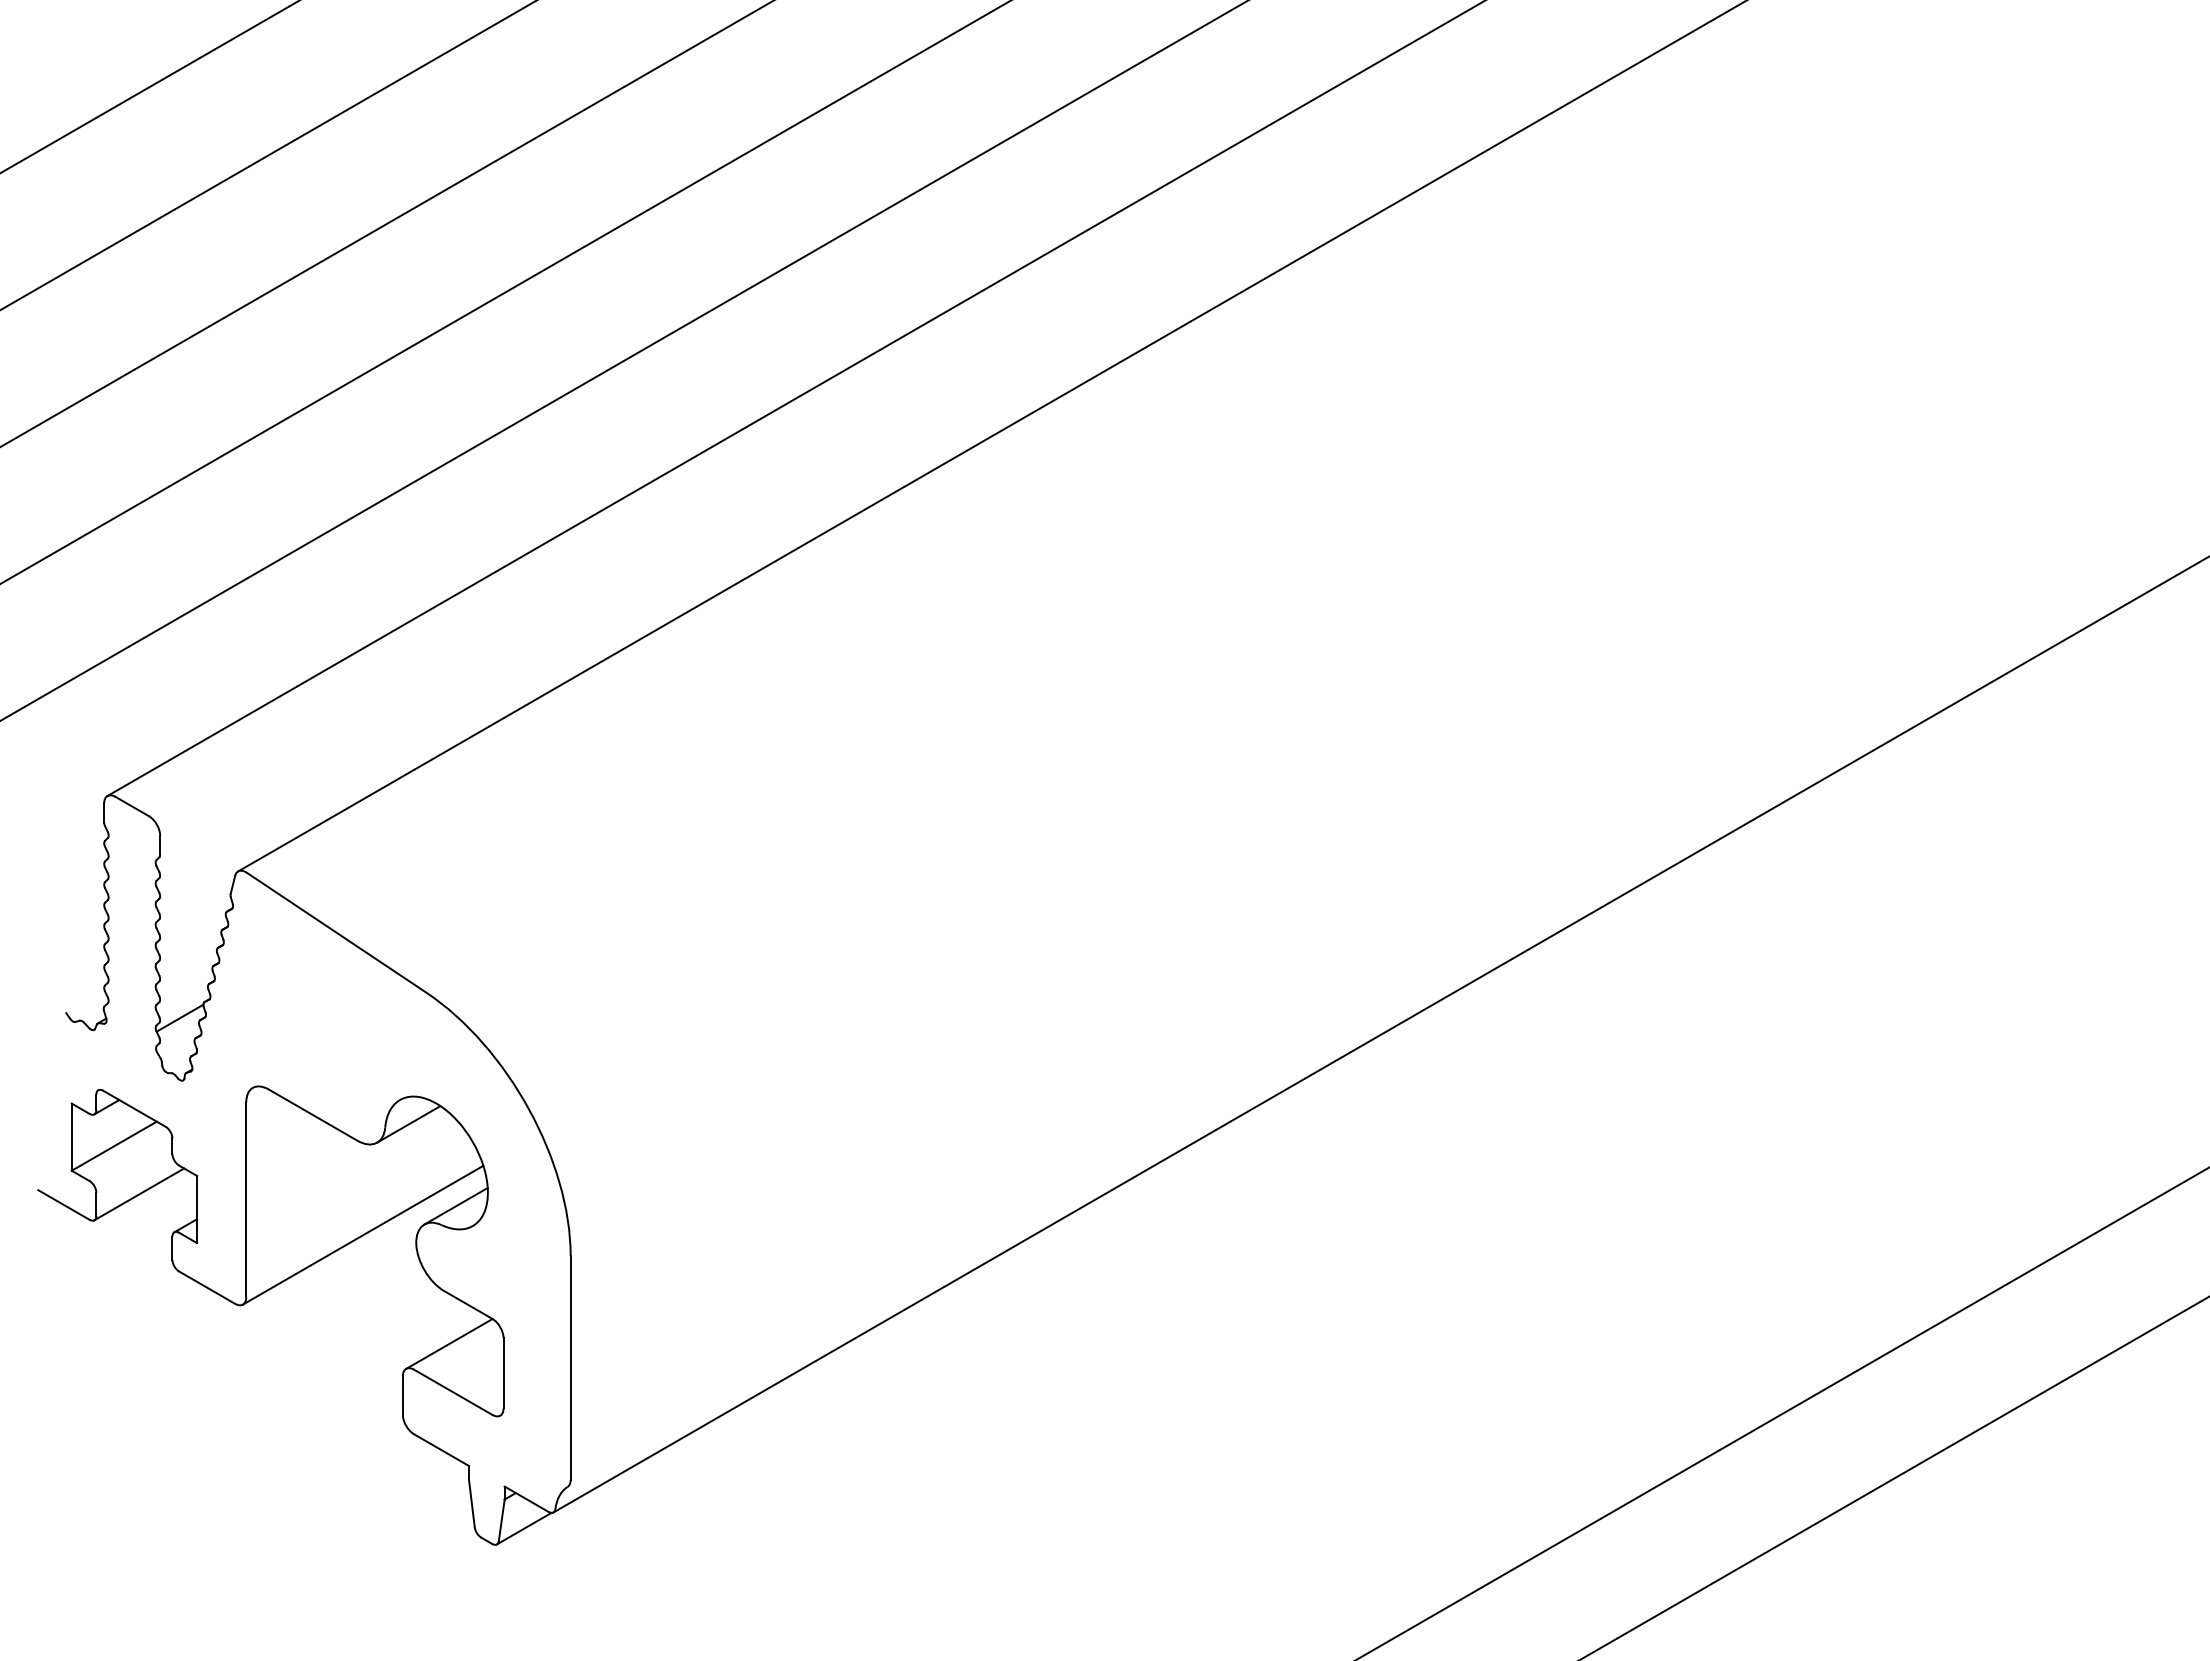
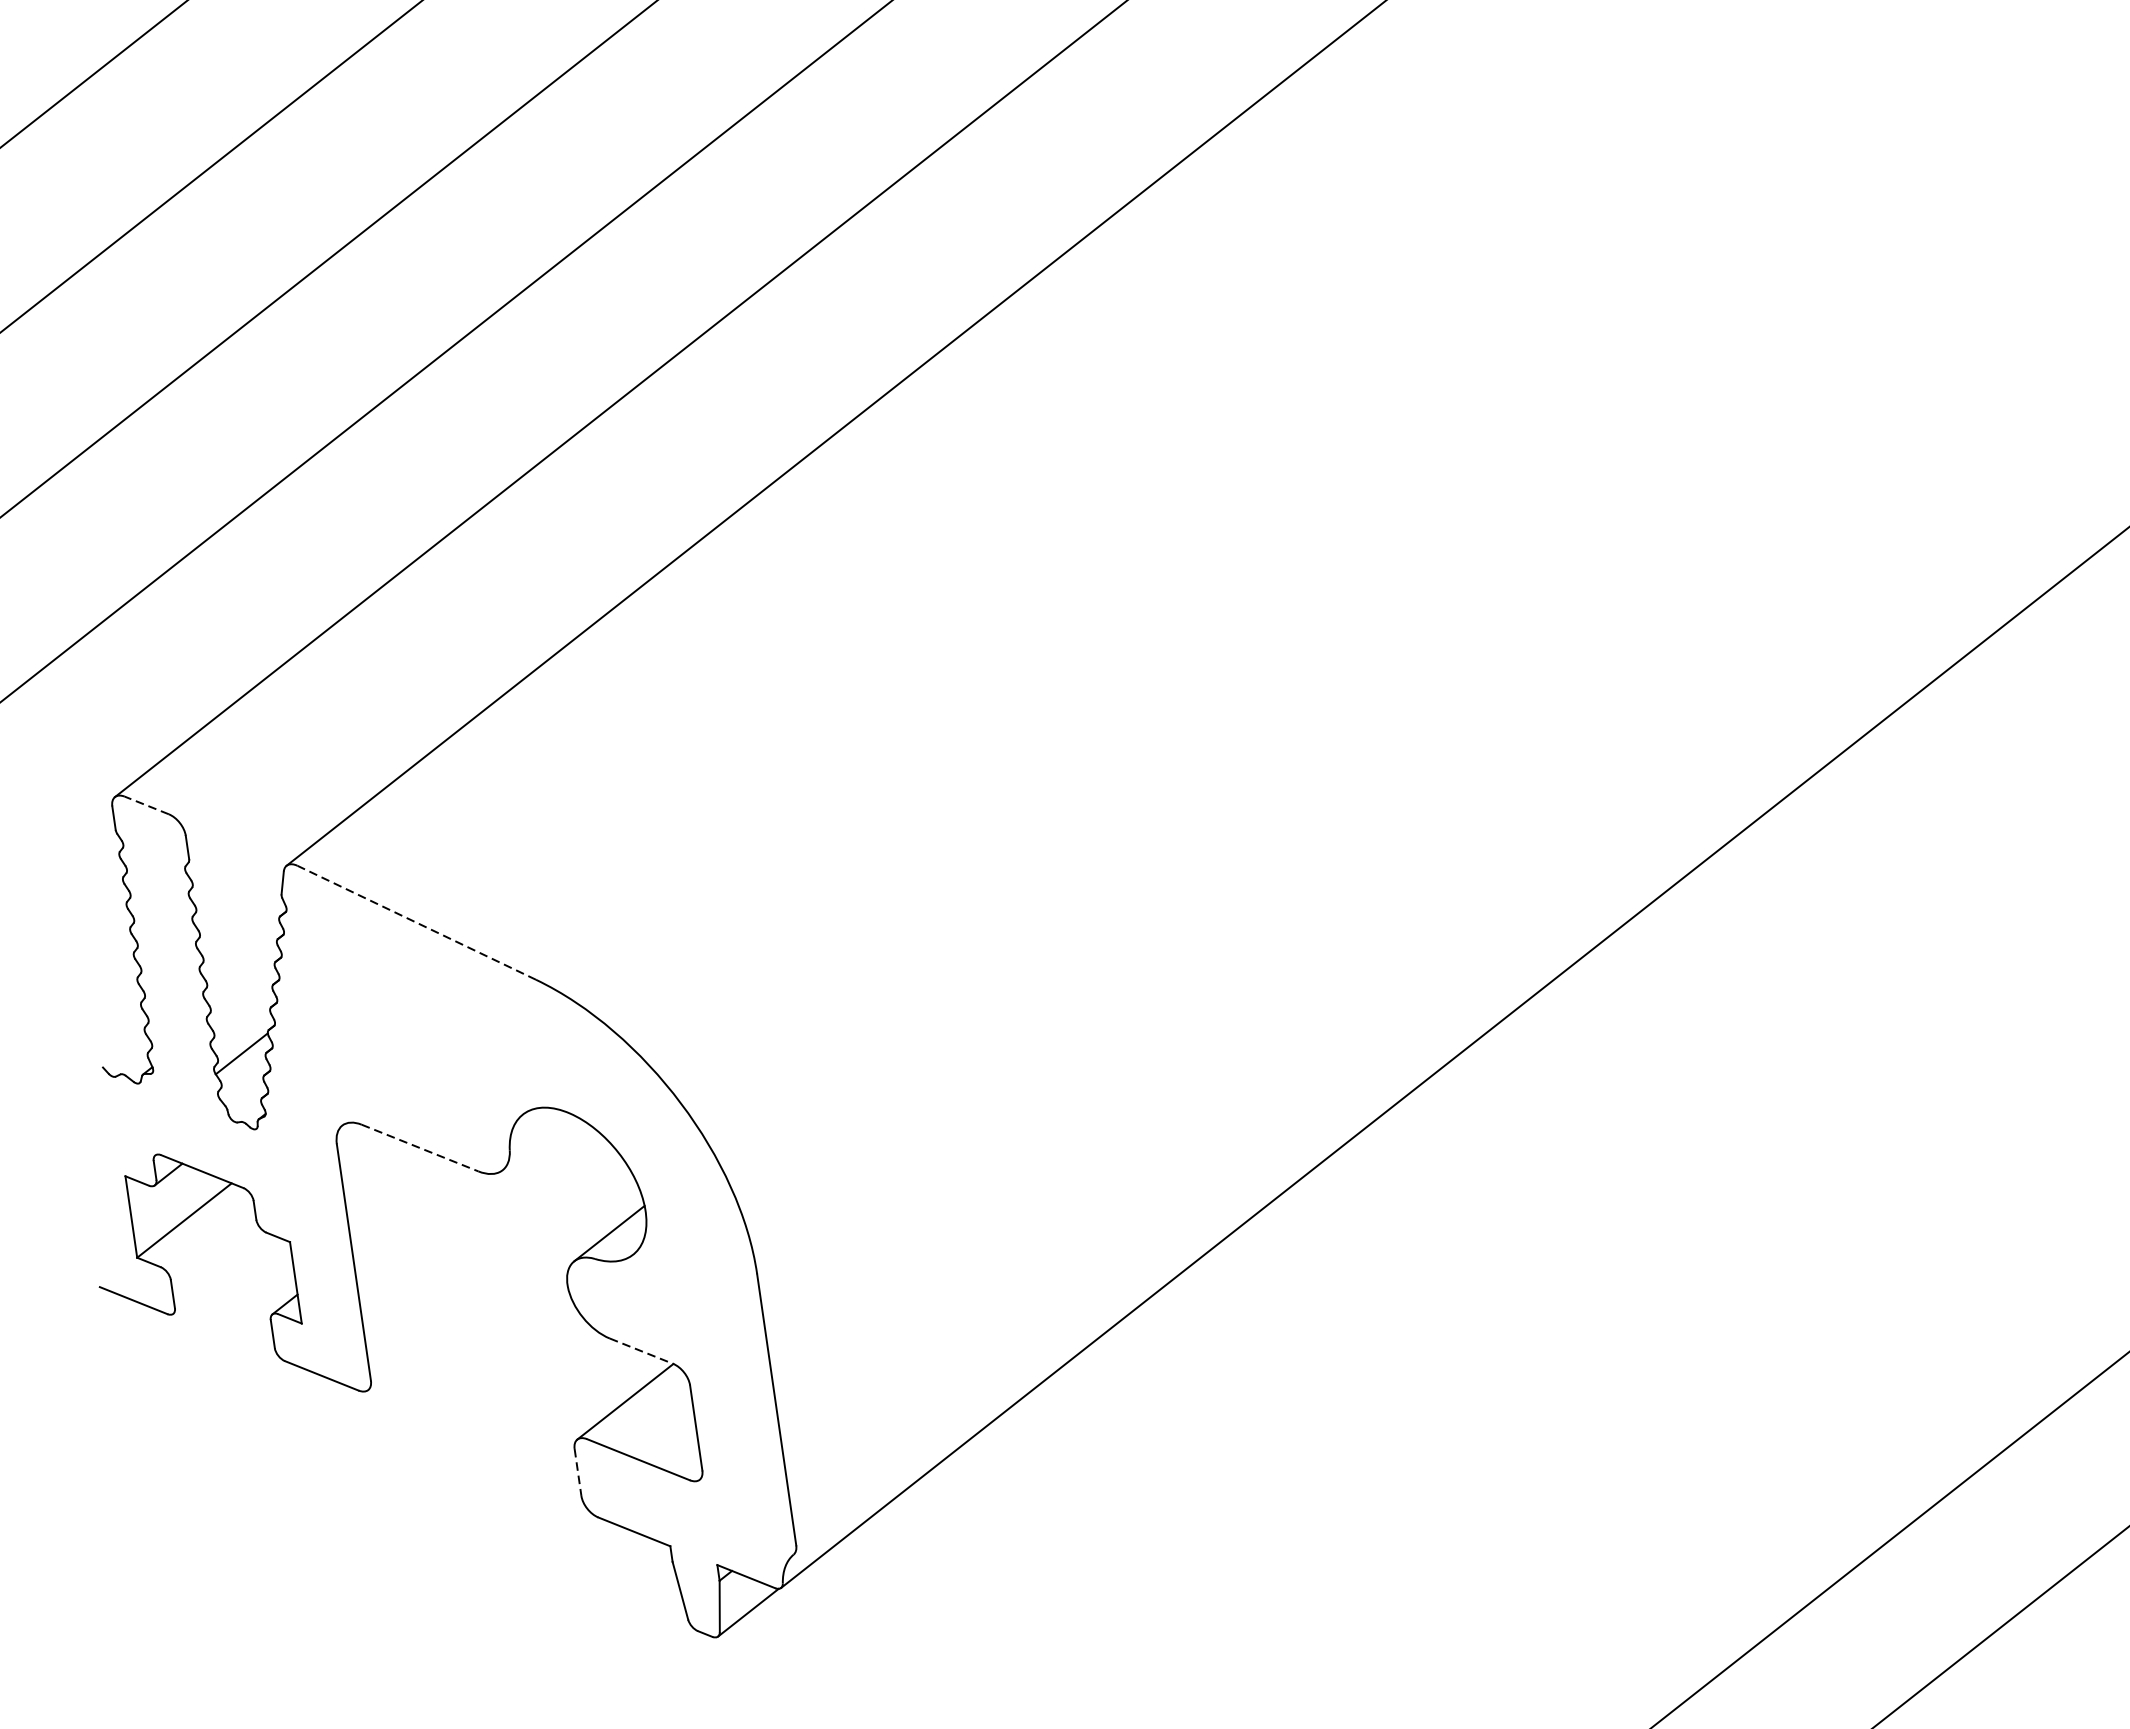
line: (131, 806) -> (145, 805), solid -> dashed
line: (336, 932) -> (416, 922), solid -> dashed
line: (313, 1115) -> (420, 1148), solid -> dashed
line: (408, 1124) -> (537, 1142), removed
line: (139, 1194) -> (223, 1274), removed
line: (363, 1234) -> (502, 1284), removed
line: (468, 1304) -> (641, 1350), solid -> dashed
line: (402, 1396) -> (577, 1473), solid -> dashed

